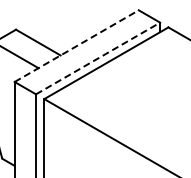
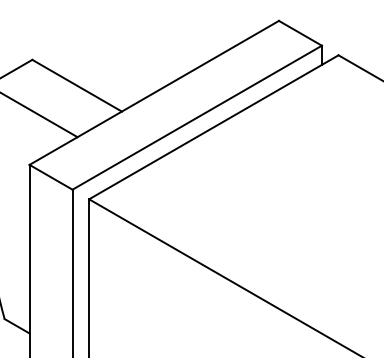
line: (76, 46) -> (153, 93), dashed -> solid
line: (98, 58) -> (198, 117), dashed -> solid

